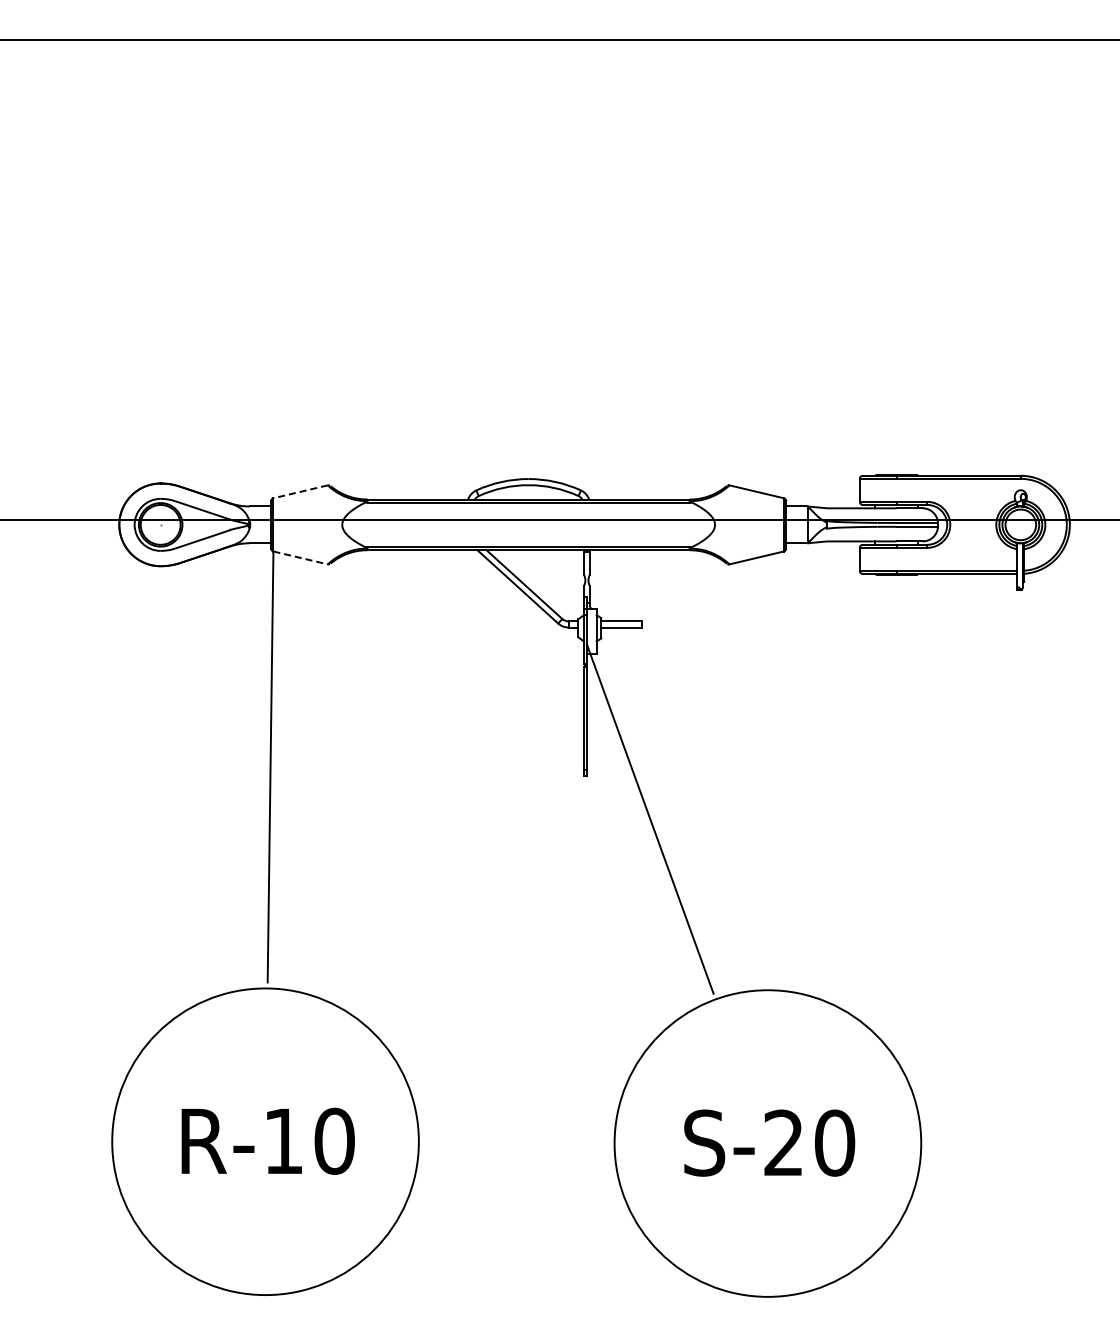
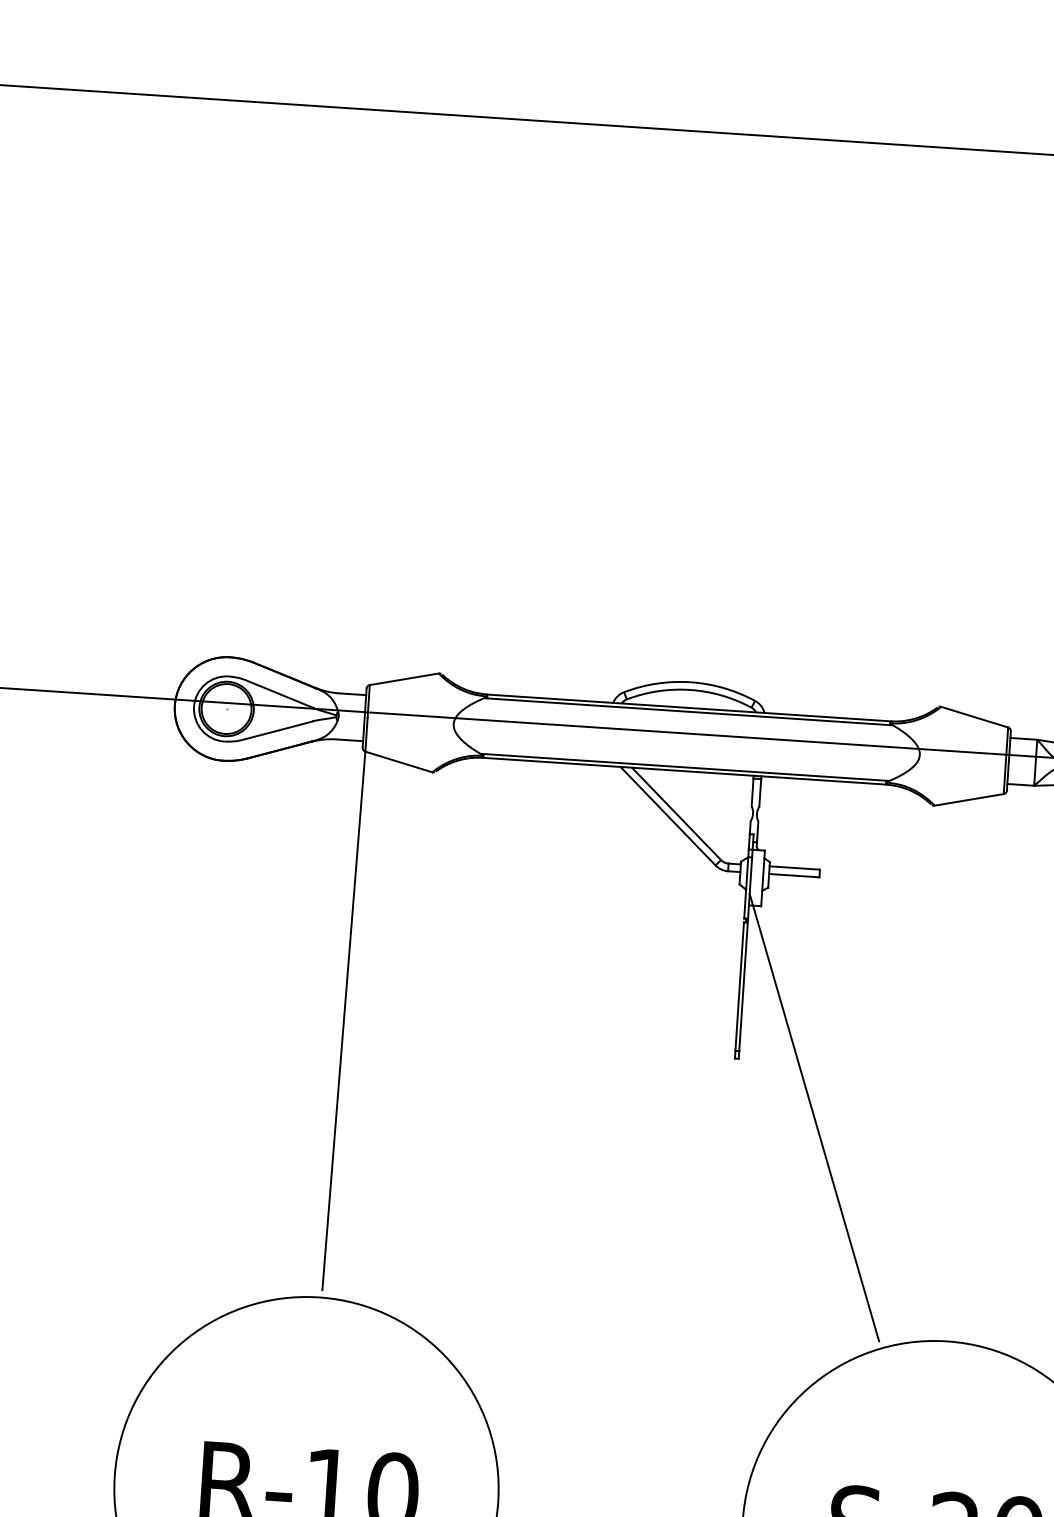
line: (300, 491) -> (404, 678), dashed -> solid
line: (300, 557) -> (398, 761), dashed -> solid

